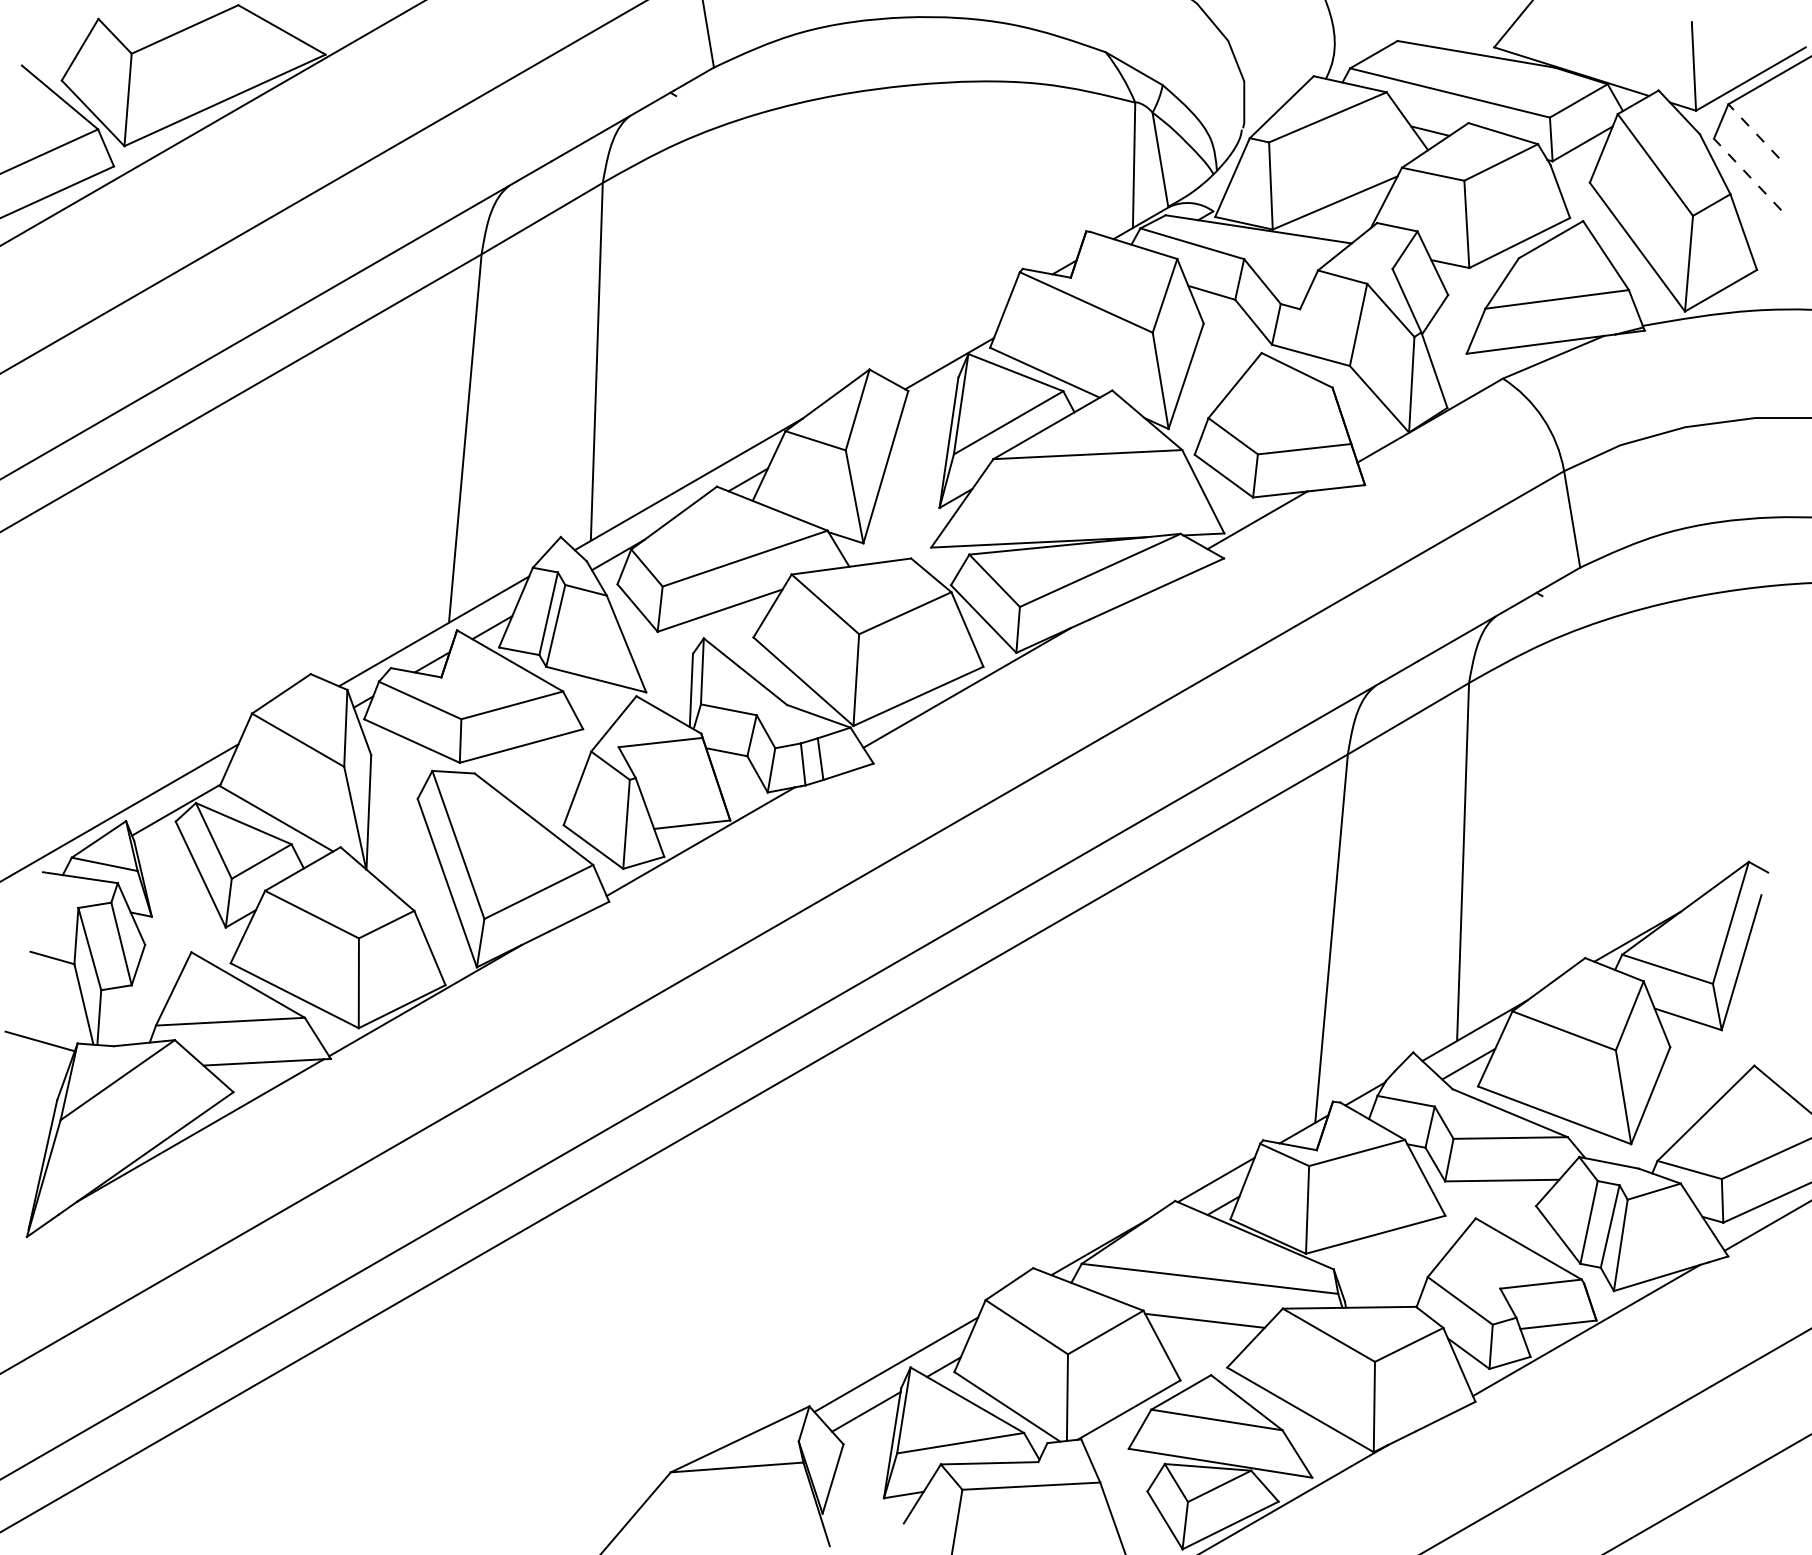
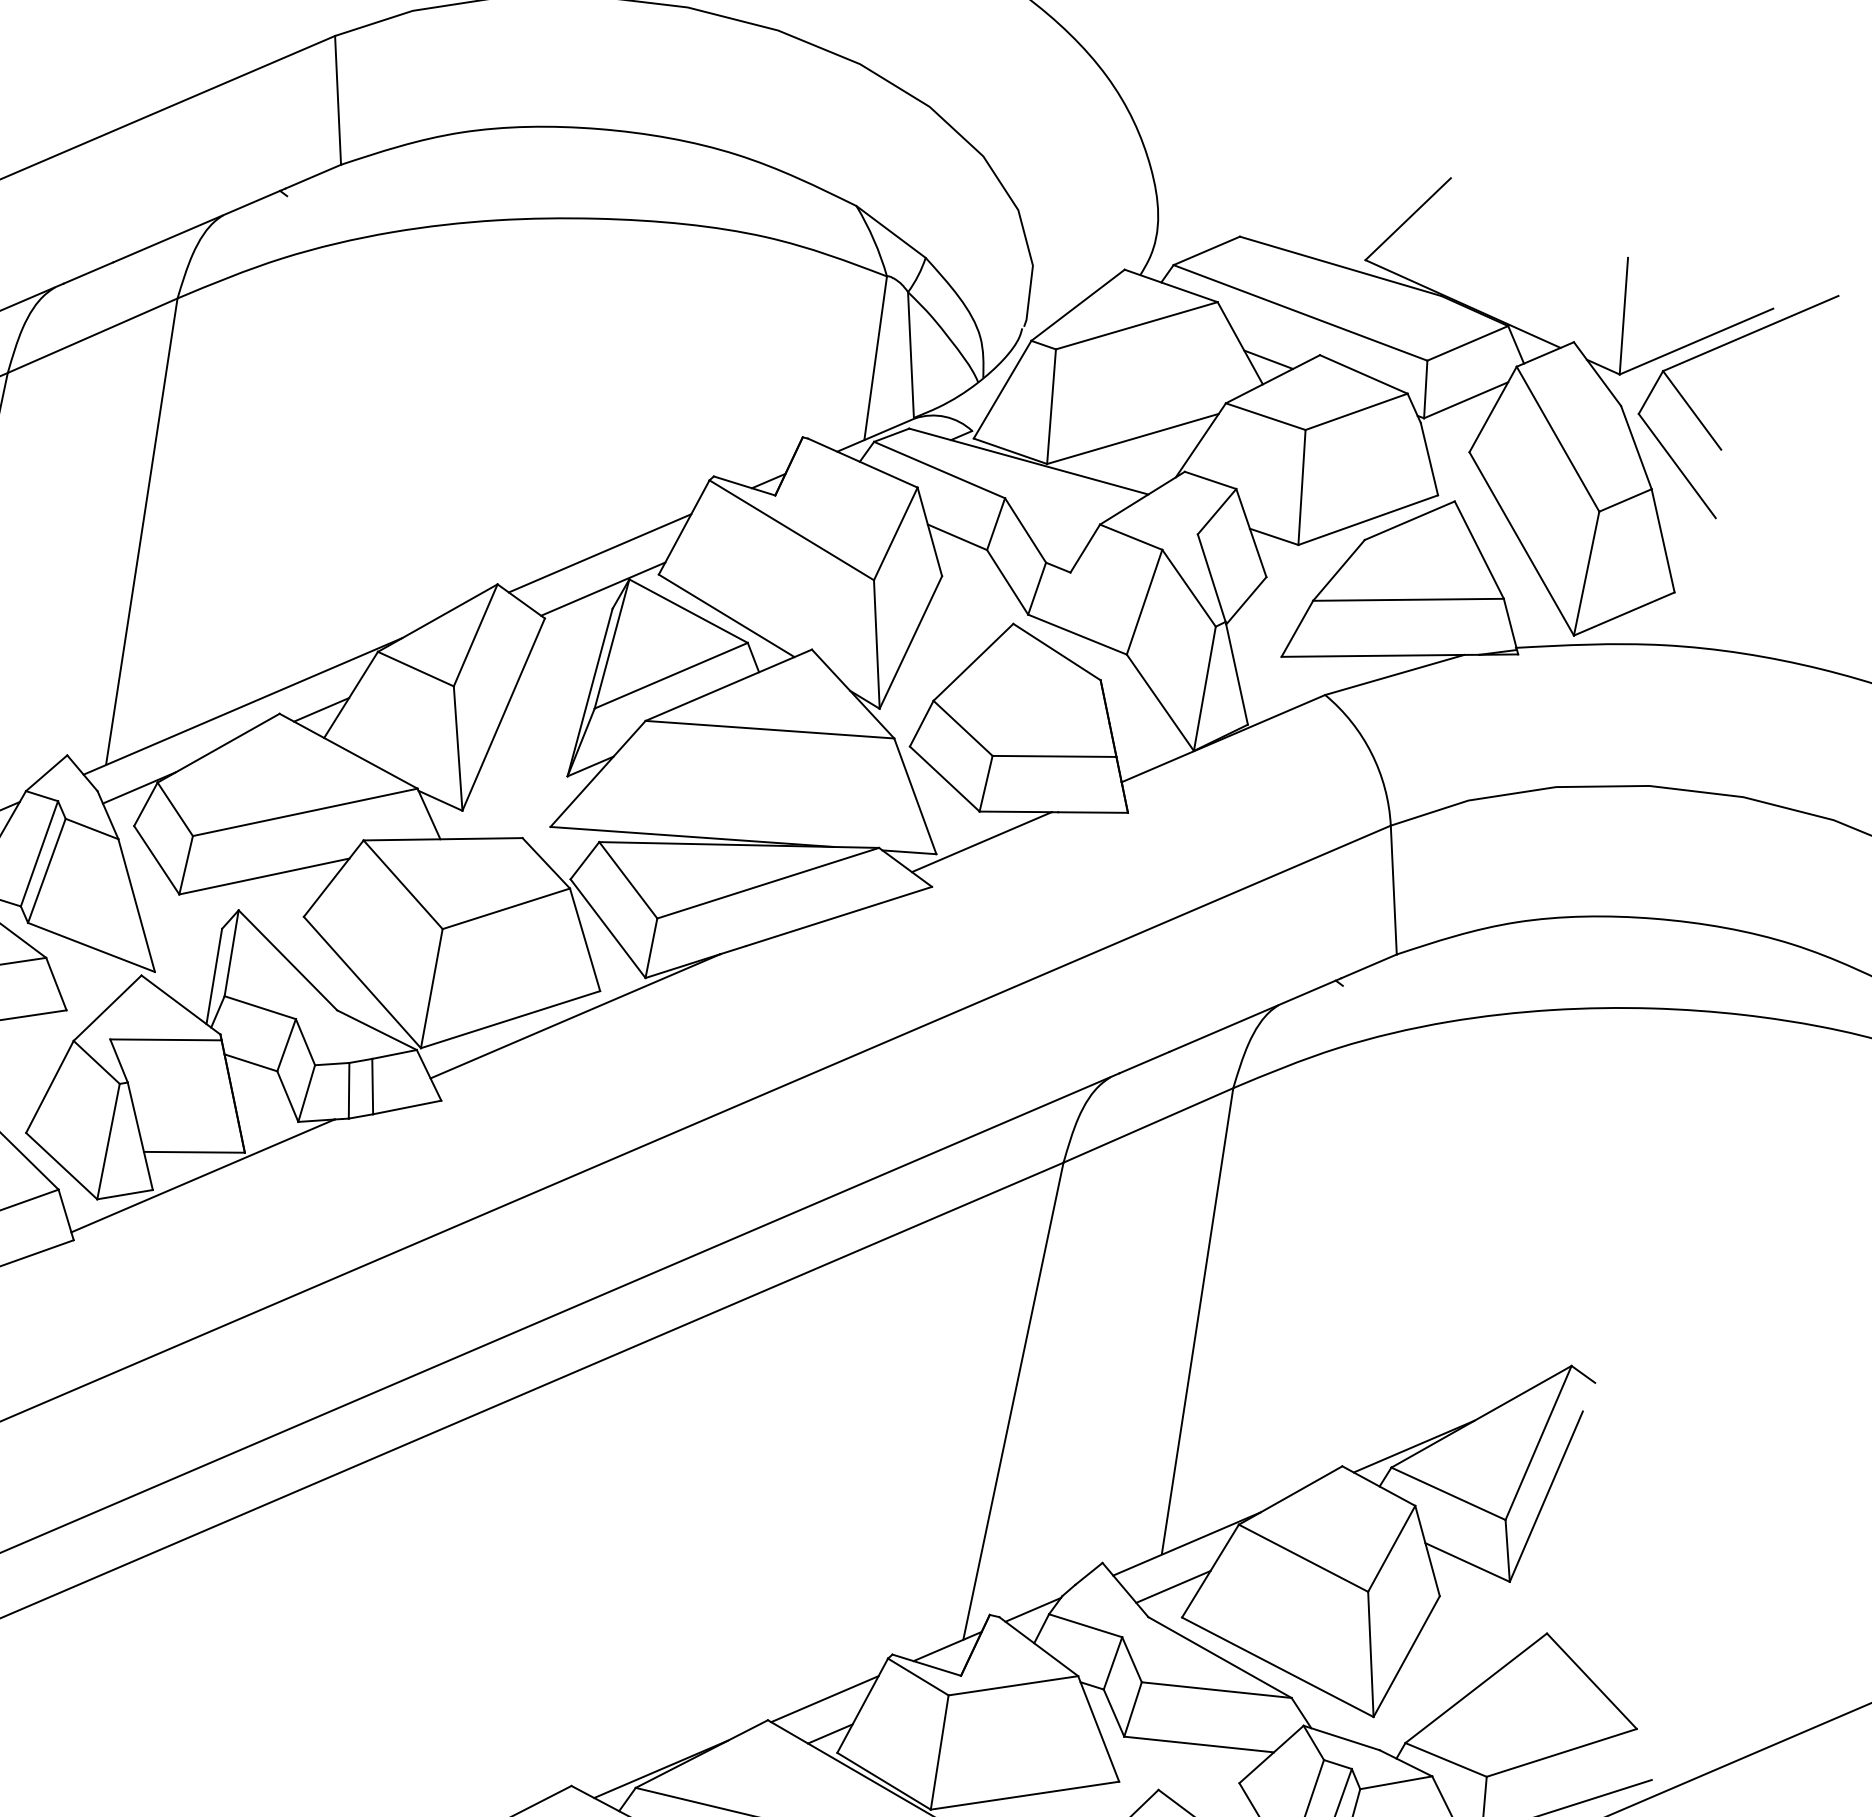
line: (1753, 130) -> (1691, 409), dashed -> solid
line: (1747, 174) -> (1677, 466), dashed -> solid
line: (943, 336) -> (599, 552), added

